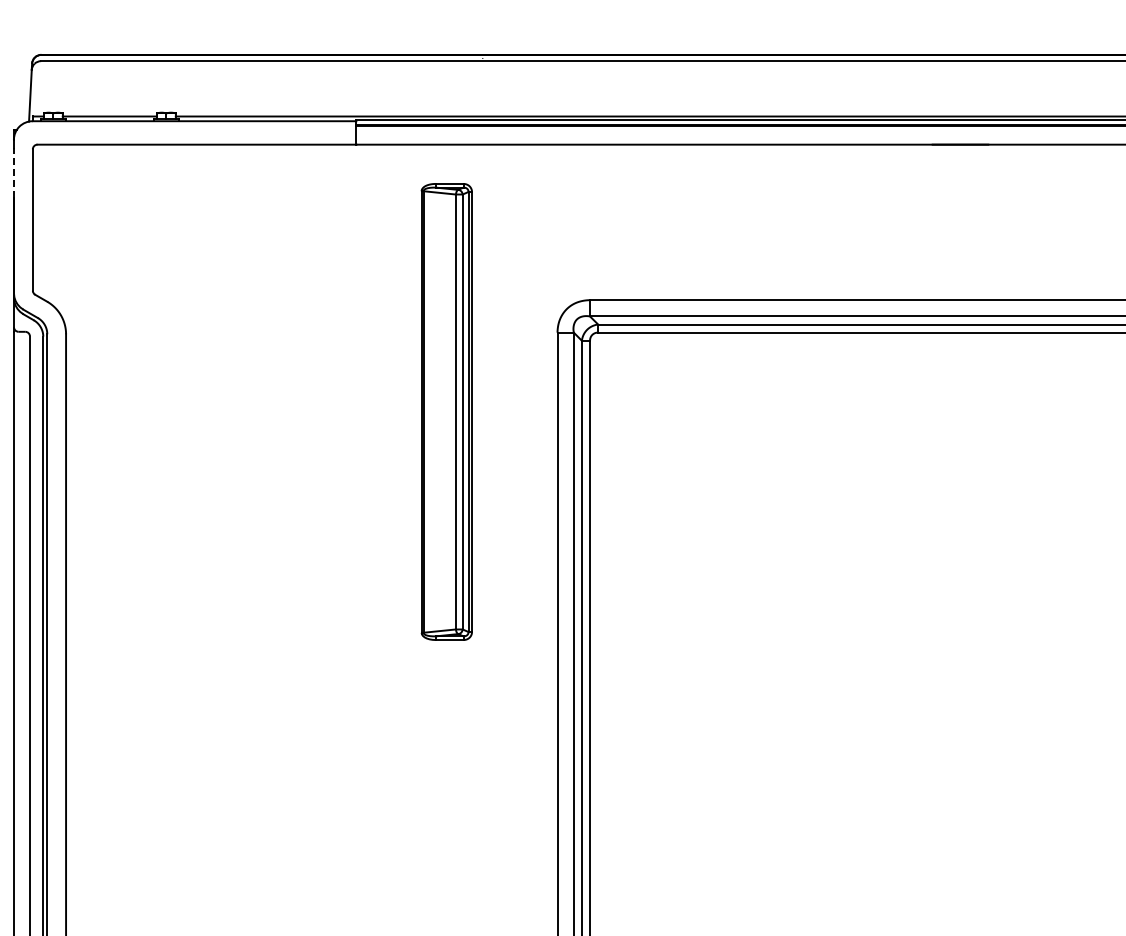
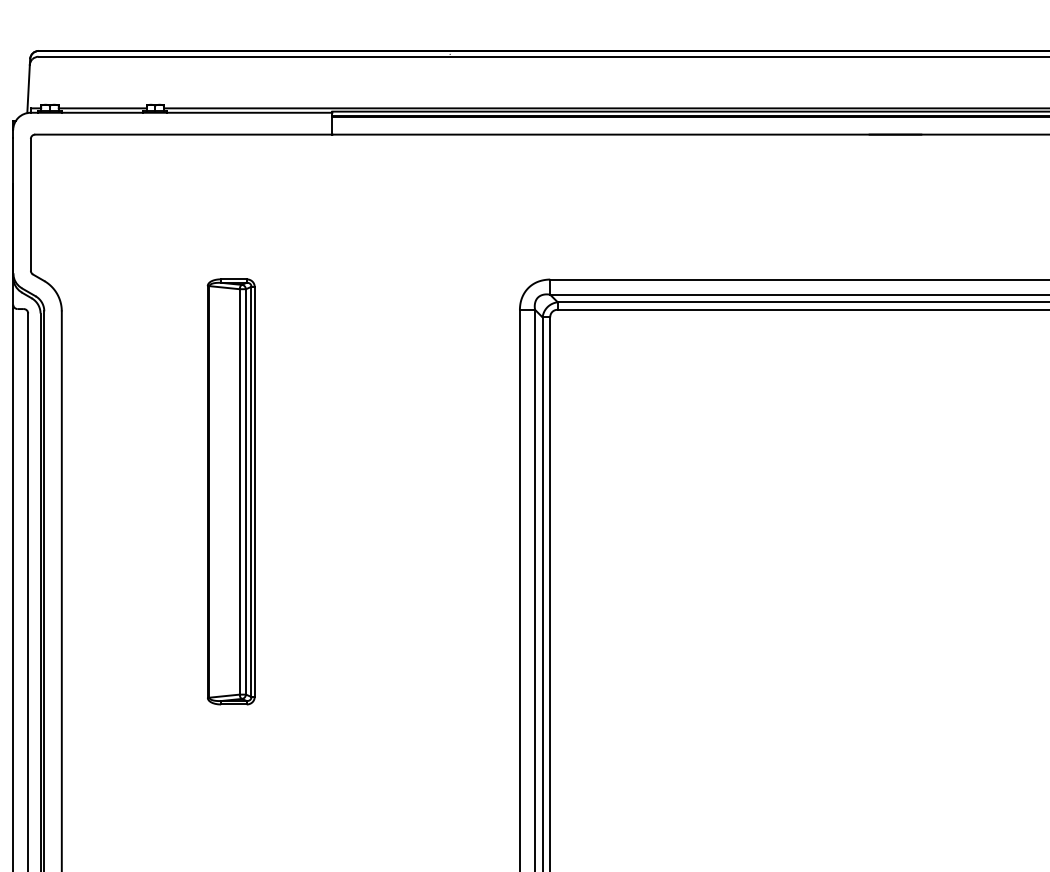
line: (13, 172) -> (12, 160), dashed -> solid
part: (446, 411) -> (230, 491), moved

